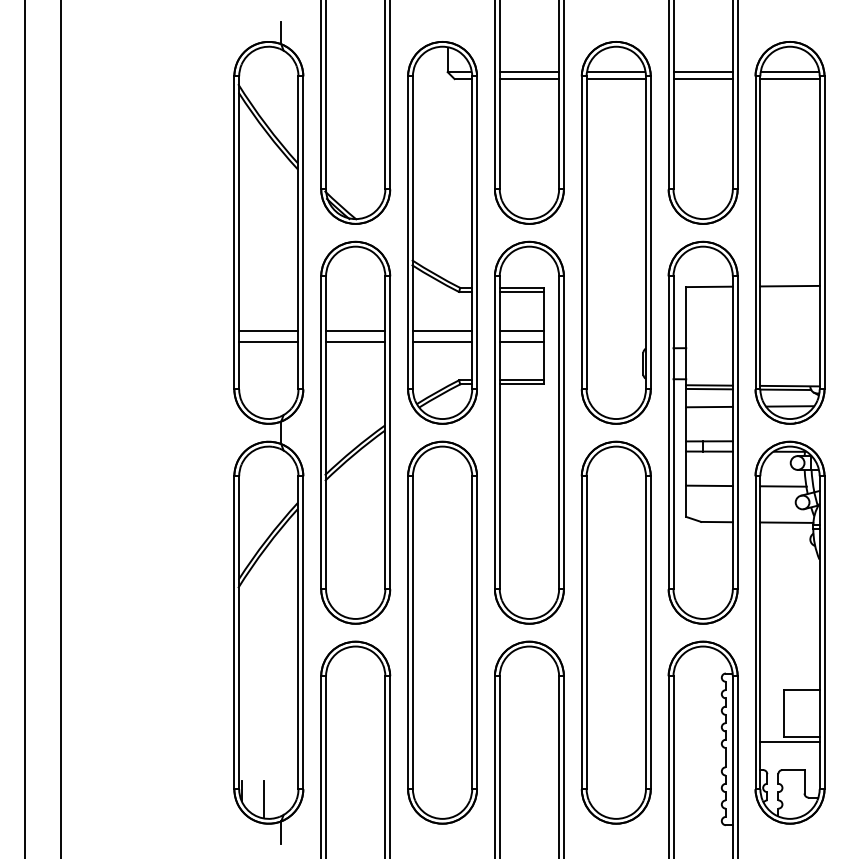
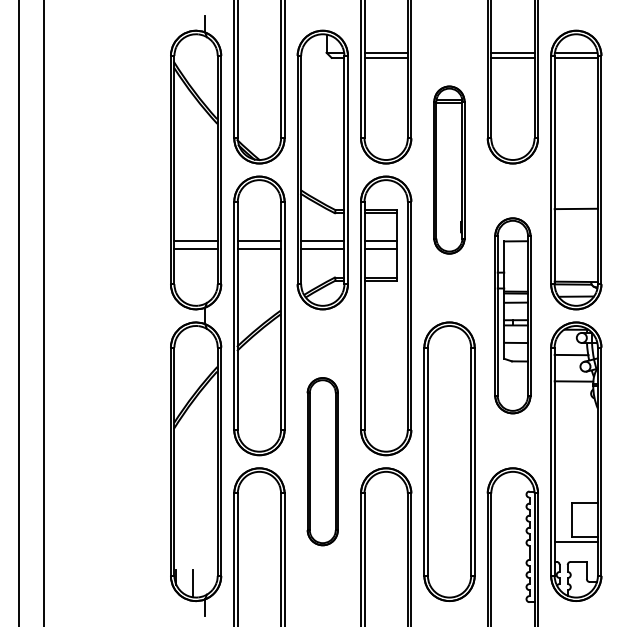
part: (615, 232) -> (448, 169), size x0.6
part: (702, 432) -> (512, 315), size x0.7
part: (442, 632) -> (322, 461), size x0.6

